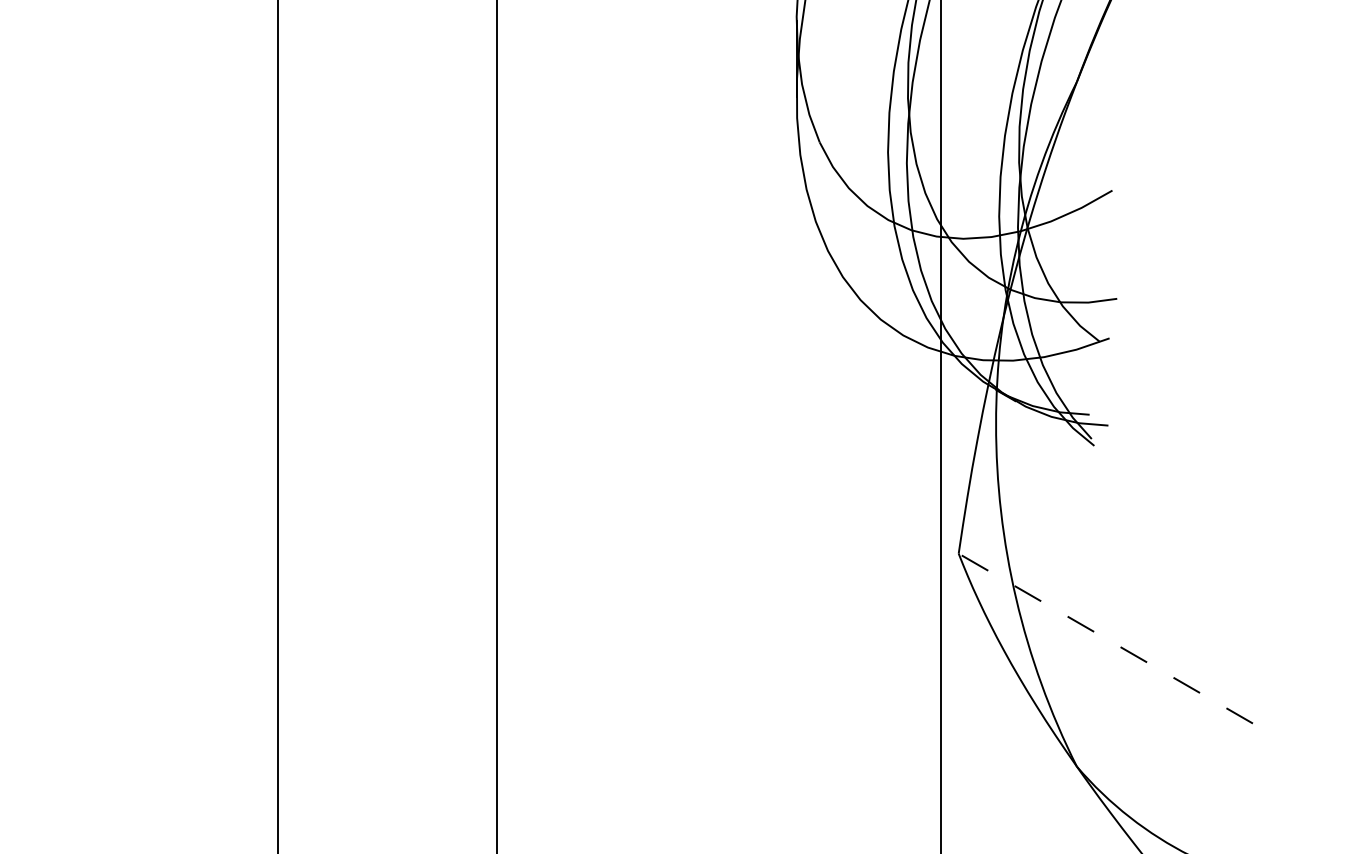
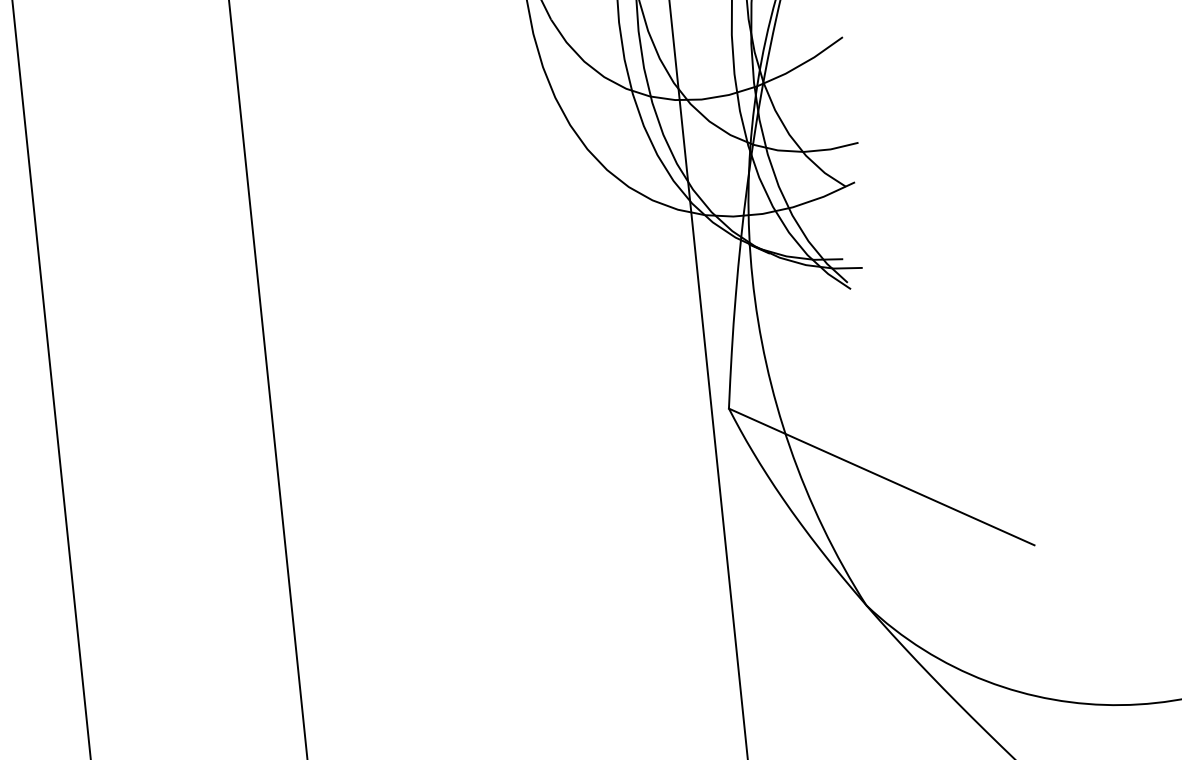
line: (1105, 638) -> (881, 476), dashed -> solid

